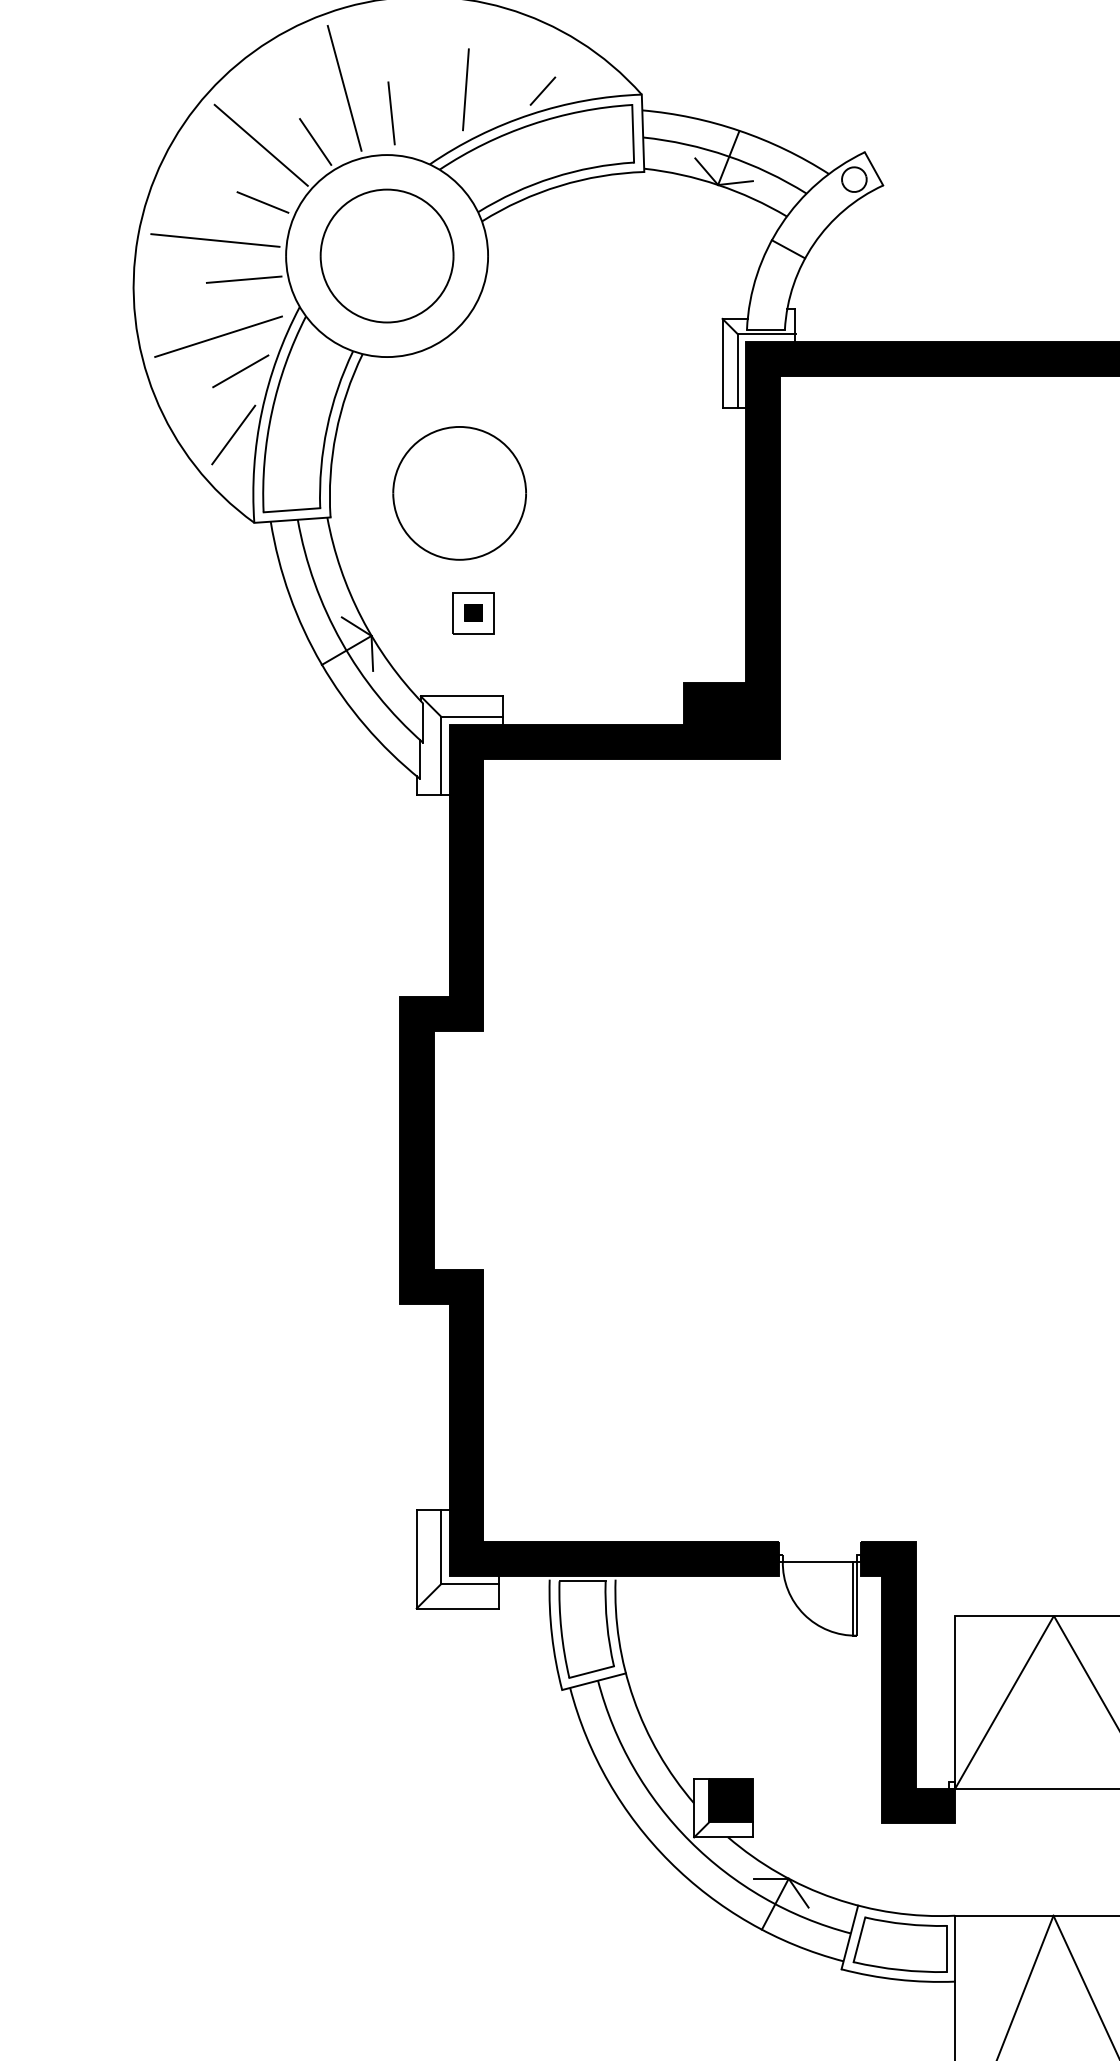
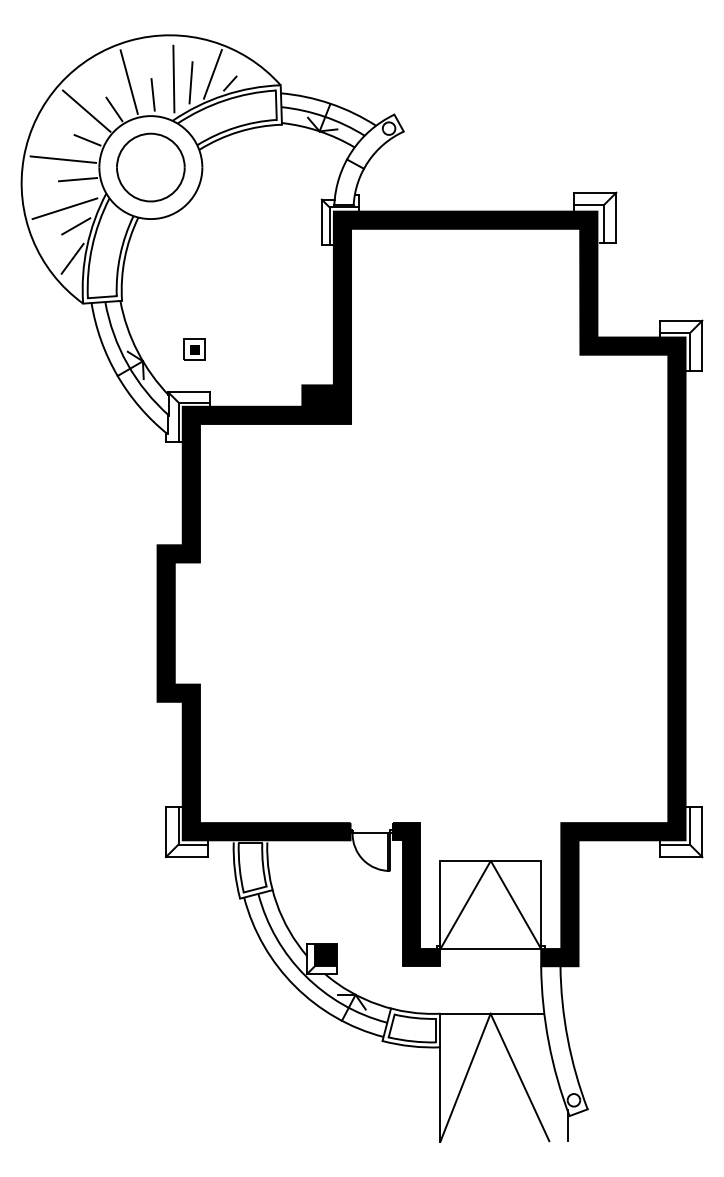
line: (508, 73) -> (212, 74), added
line: (431, 81) -> (173, 78), added
part: (458, 493) -> (187, 288), removed

